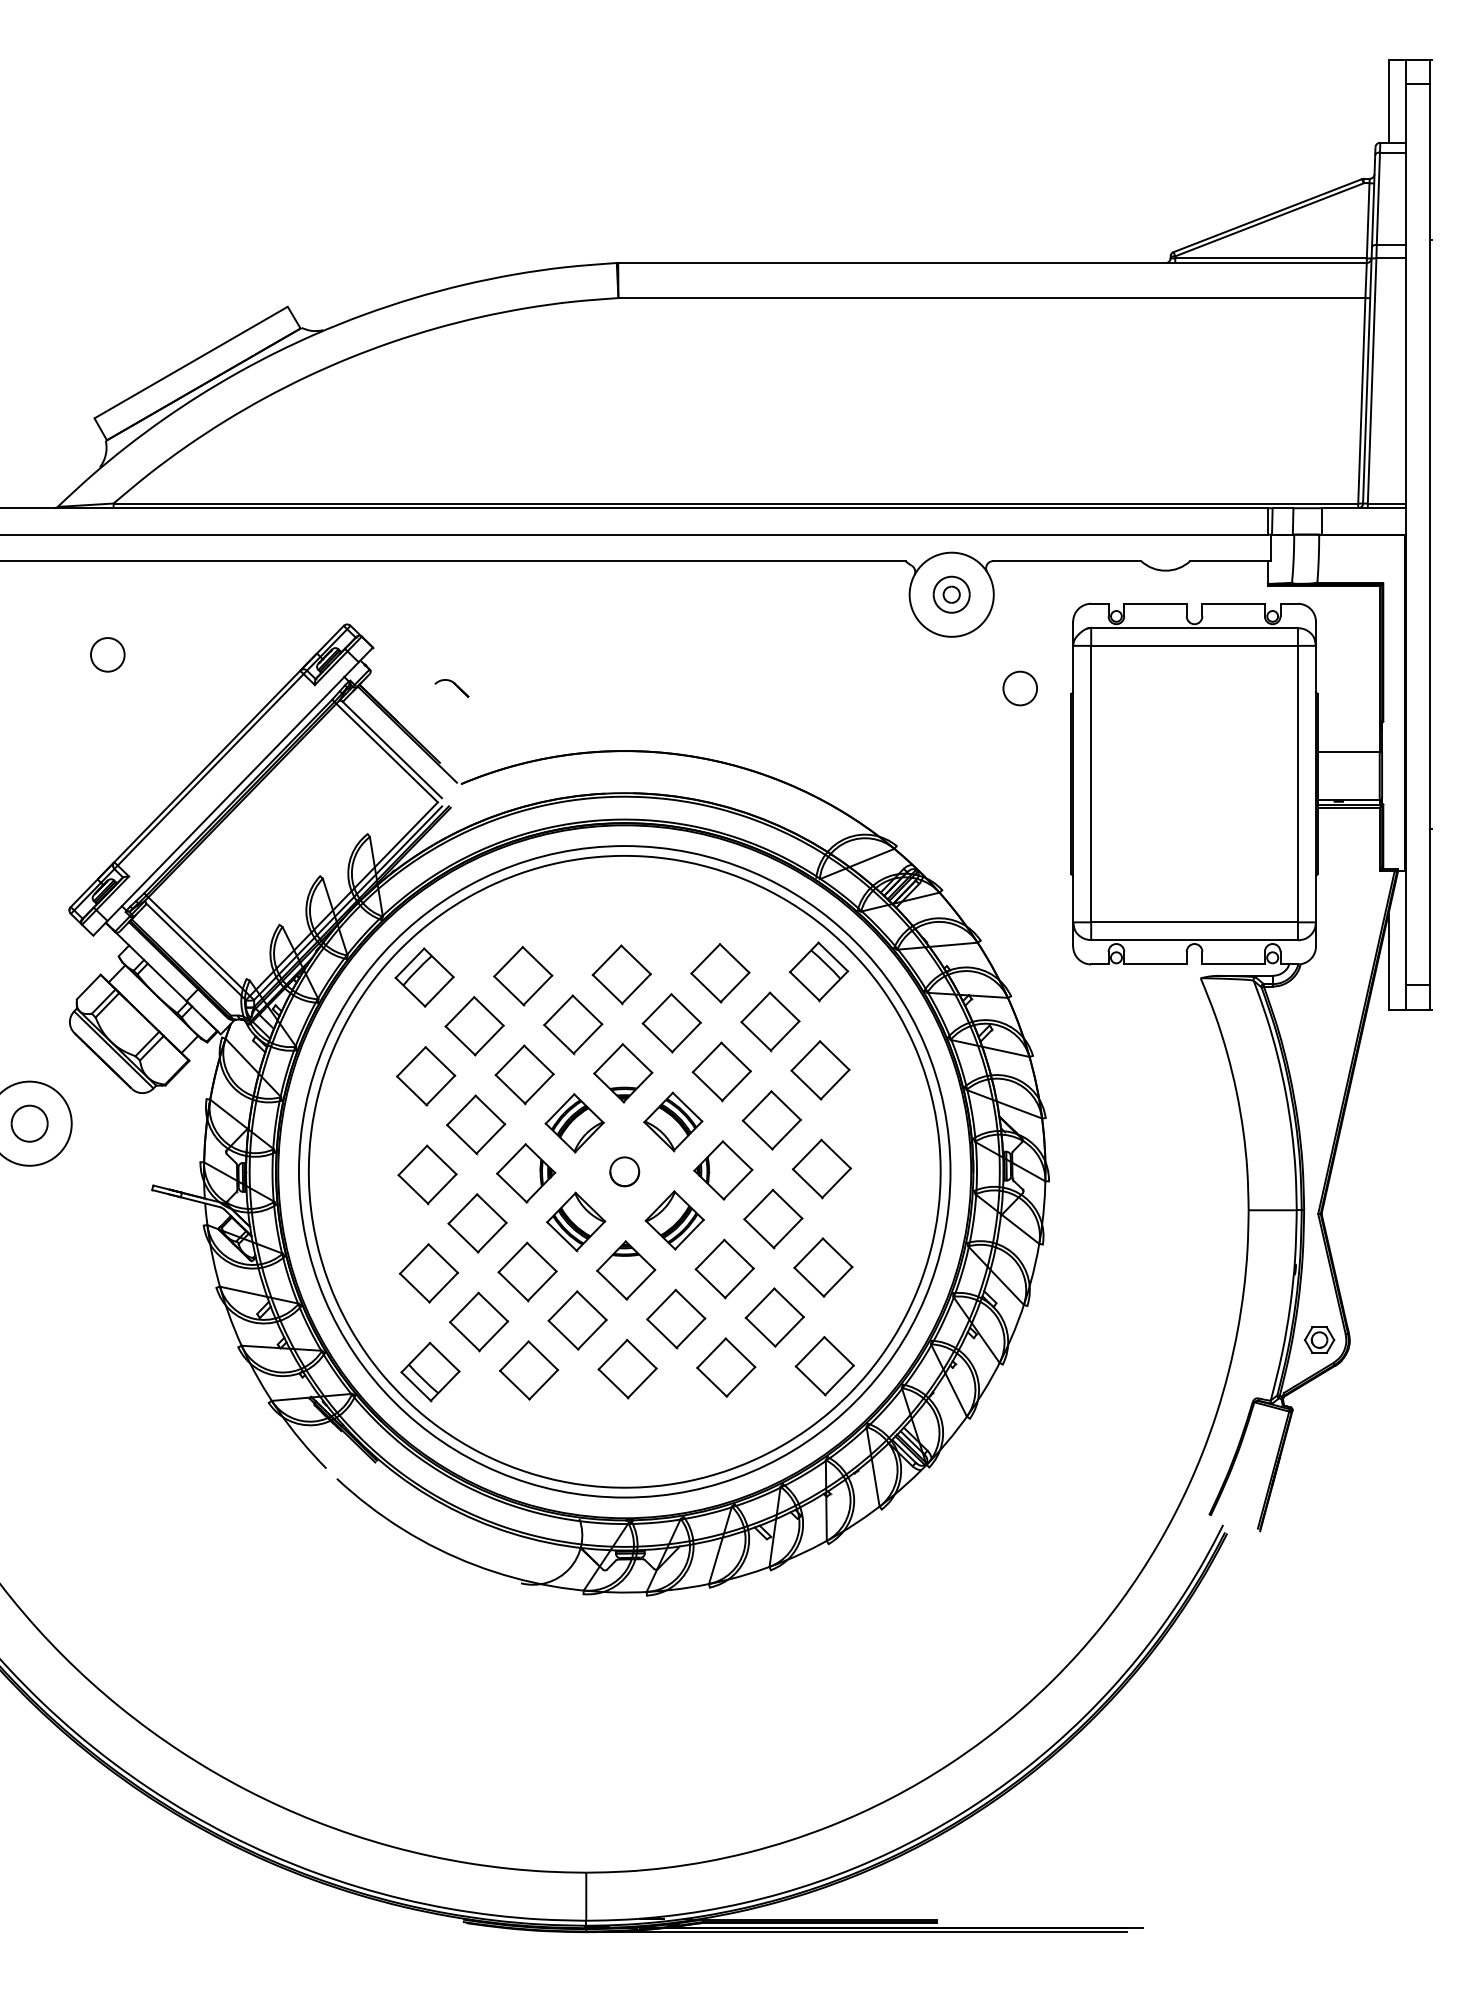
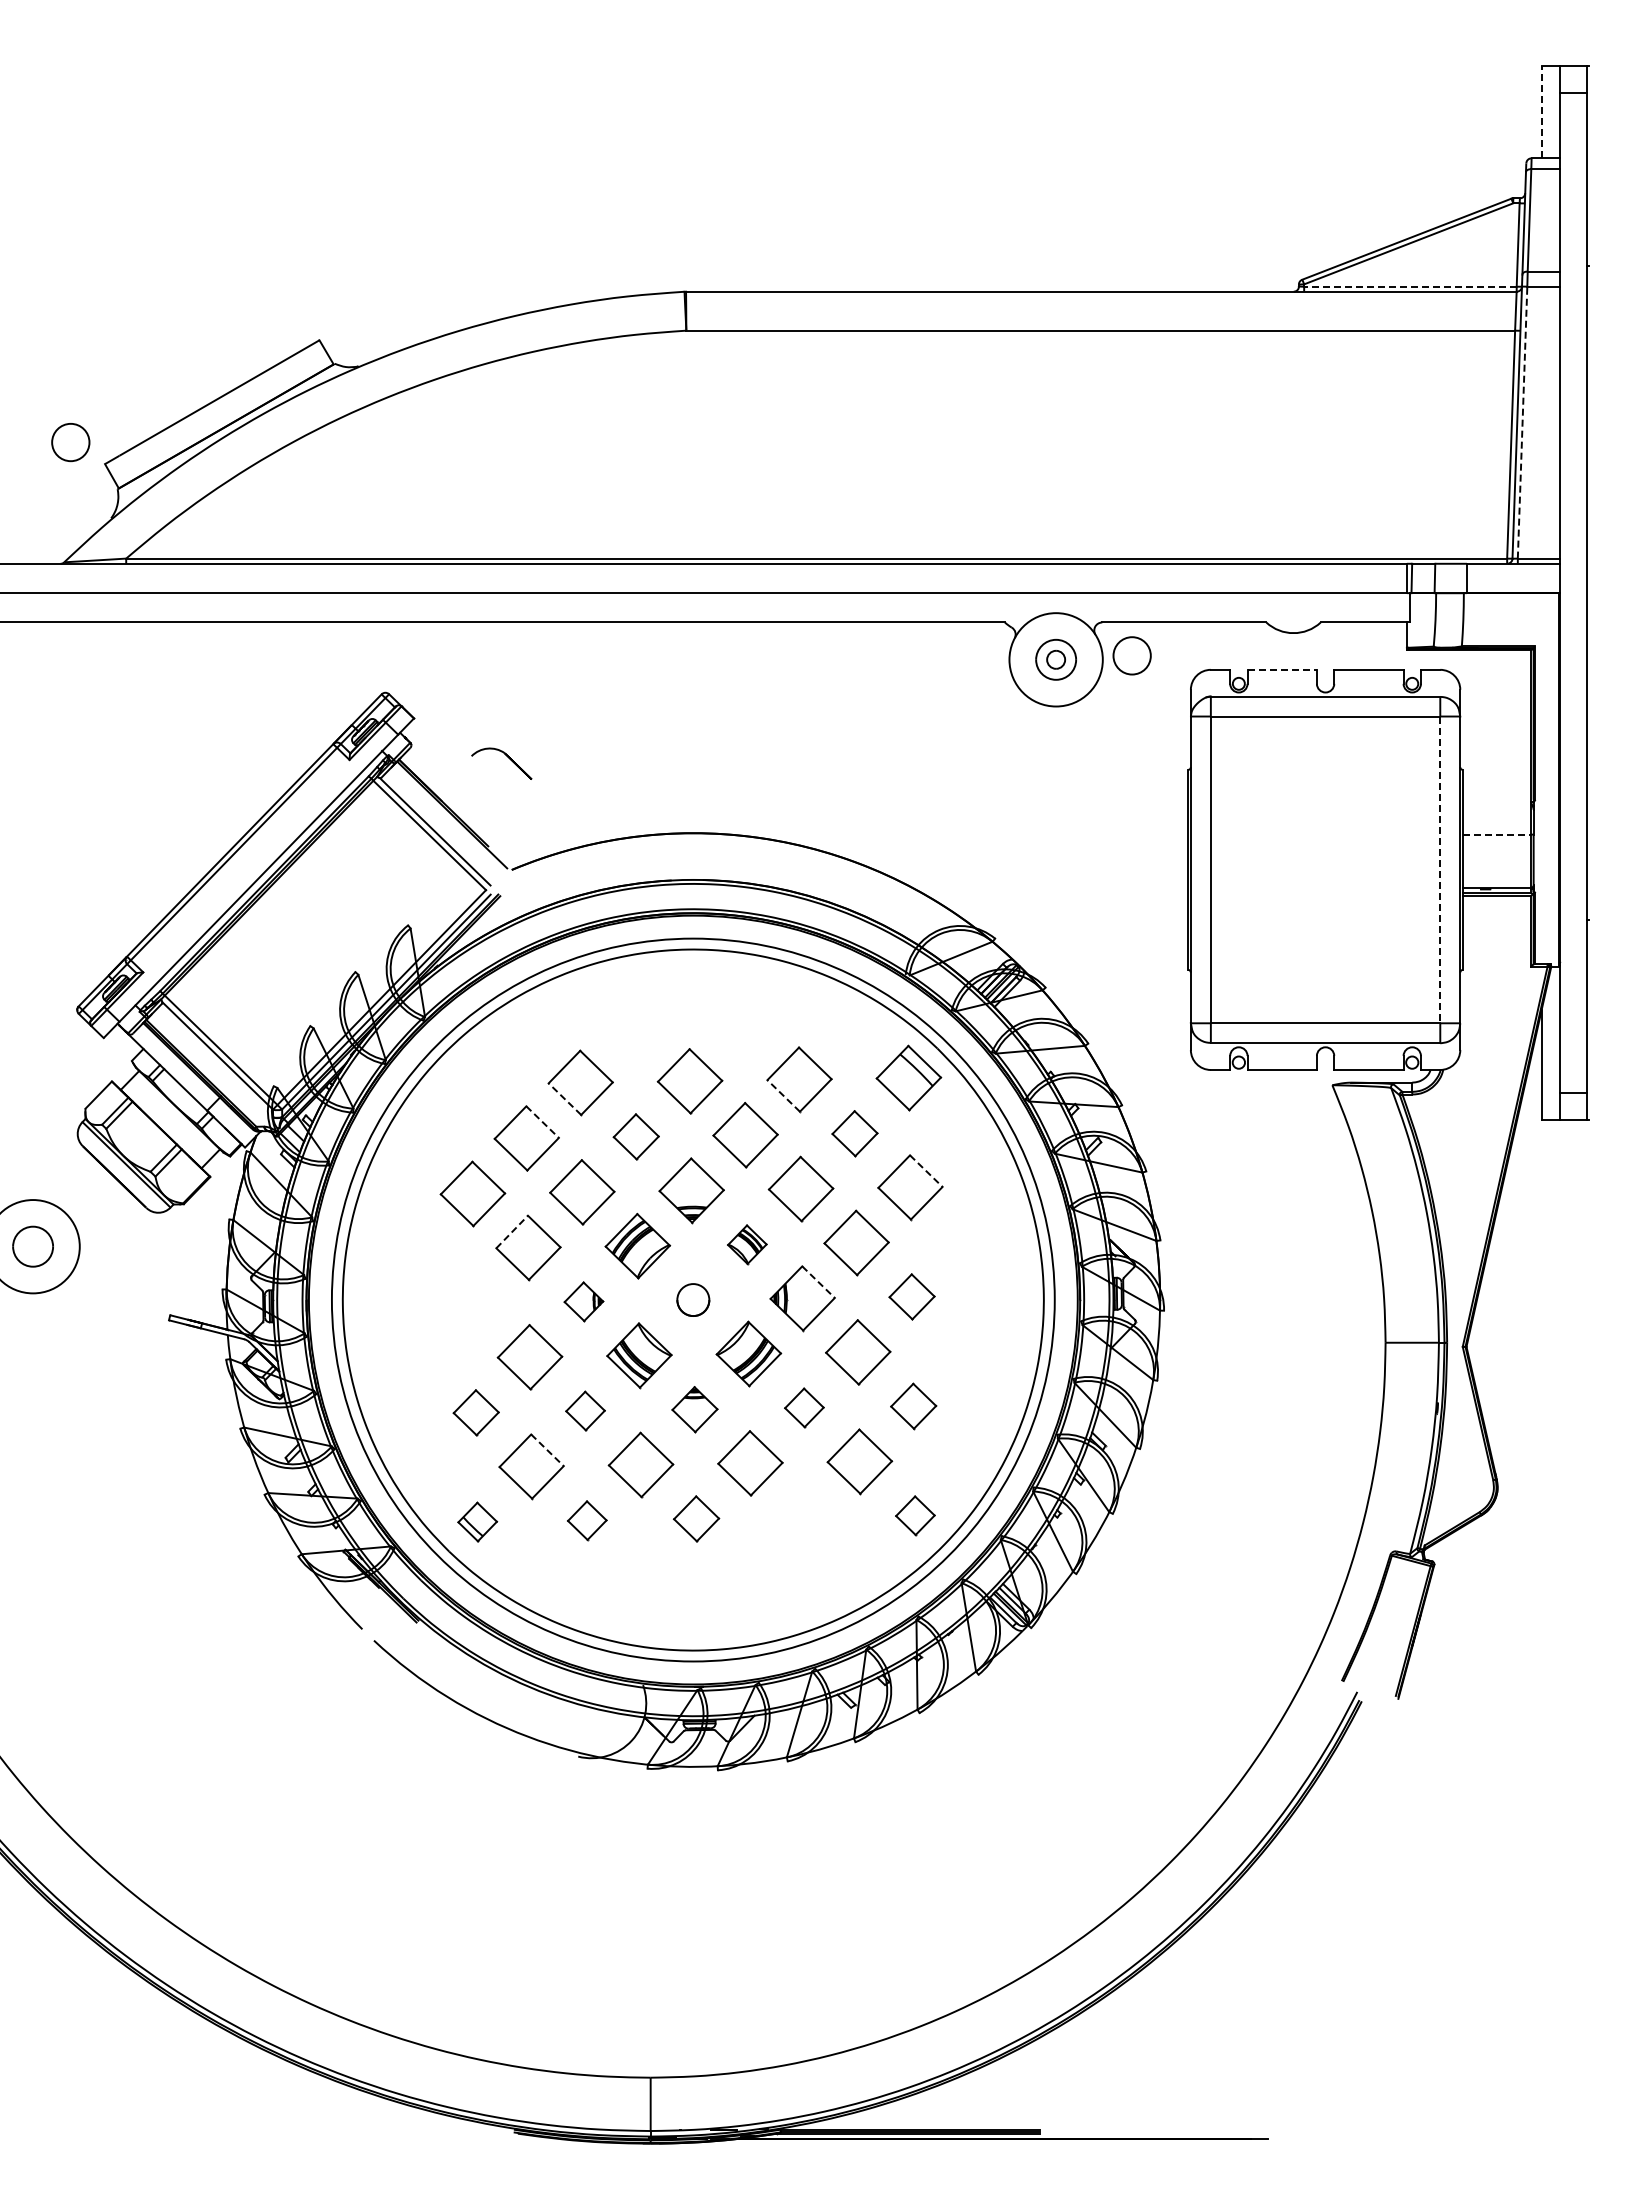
line: (1389, 100) -> (1541, 111), solid -> dashed
line: (1270, 258) -> (1409, 286), solid -> dashed
line: (1372, 380) -> (1522, 422), solid -> dashed
line: (1155, 603) -> (1282, 669), solid -> dashed
circle: (107, 654) -> (70, 442), moved
part: (451, 688) -> (501, 763), size x1.6
circle: (1019, 688) -> (1131, 655), moved
line: (1349, 752) -> (1497, 834), solid -> dashed
line: (1298, 784) -> (1440, 870), solid -> dashed
part: (424, 977) -> (471, 1084), removed
line: (706, 987) -> (783, 1095), solid -> dashed
line: (508, 991) -> (564, 1099), solid -> dashed
line: (488, 1011) -> (542, 1122), solid -> dashed
part: (769, 1021) -> (854, 1133), size x0.7
part: (573, 1024) -> (636, 1136), size x0.7
line: (834, 1055) -> (926, 1171), solid -> dashed
line: (461, 1110) -> (512, 1232), solid -> dashed
part: (673, 1121) -> (747, 1244), size x0.6
line: (737, 1155) -> (818, 1282), solid -> dashed
part: (821, 1168) -> (911, 1296), size x0.7
part: (525, 1173) -> (583, 1301), size x0.6
part: (427, 1174) -> (474, 1303), removed
part: (823, 1267) -> (913, 1406), size x0.7
part: (724, 1268) -> (804, 1407), size x0.6
part: (625, 1270) -> (694, 1409), size x0.7
part: (527, 1271) -> (585, 1410), size x0.6
part: (429, 1273) -> (476, 1412), size x0.7
line: (493, 1307) -> (547, 1450), solid -> dashed
part: (1319, 1339) -> (1464, 1486), removed
part: (824, 1365) -> (915, 1515), size x0.6
part: (725, 1367) -> (805, 1517), removed
part: (627, 1368) -> (696, 1518), size x0.7
part: (529, 1370) -> (587, 1520), size x0.6
part: (430, 1371) -> (477, 1521), size x0.6
line: (864, 1932) -> (959, 2143), removed

